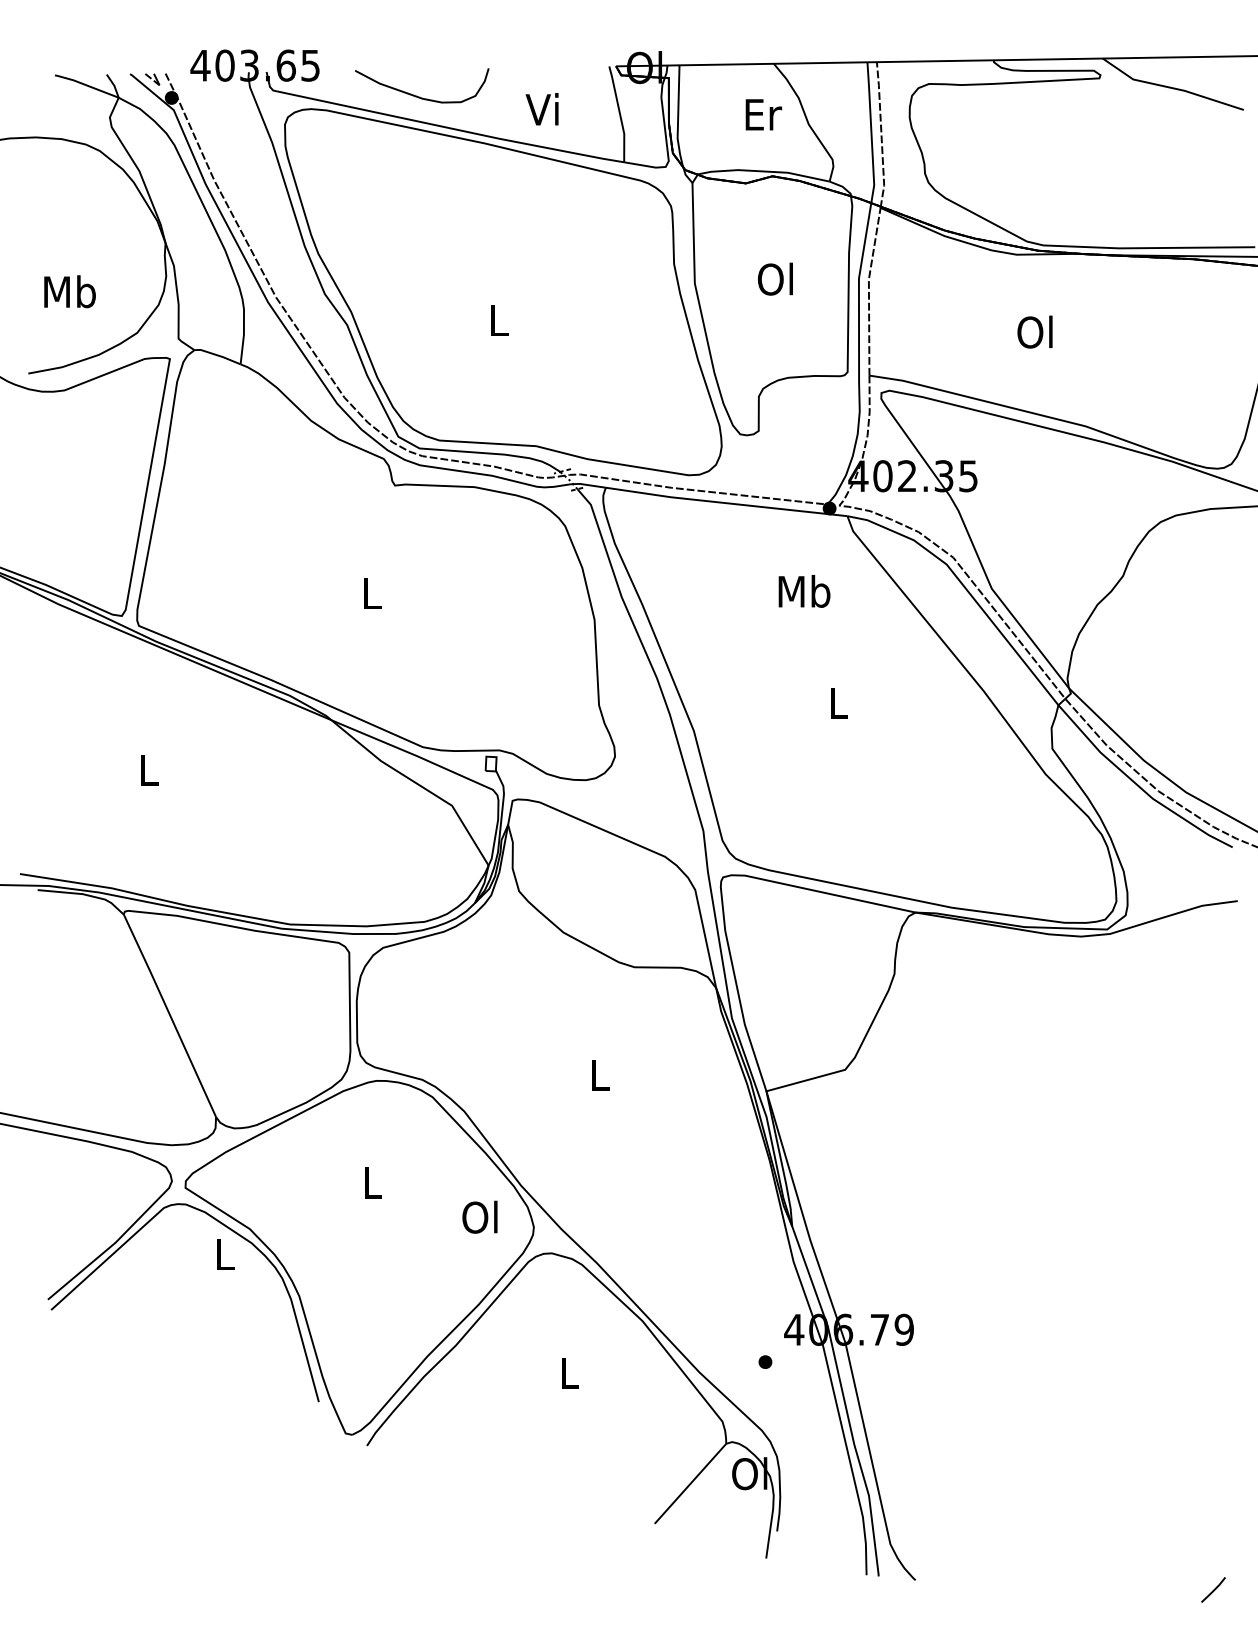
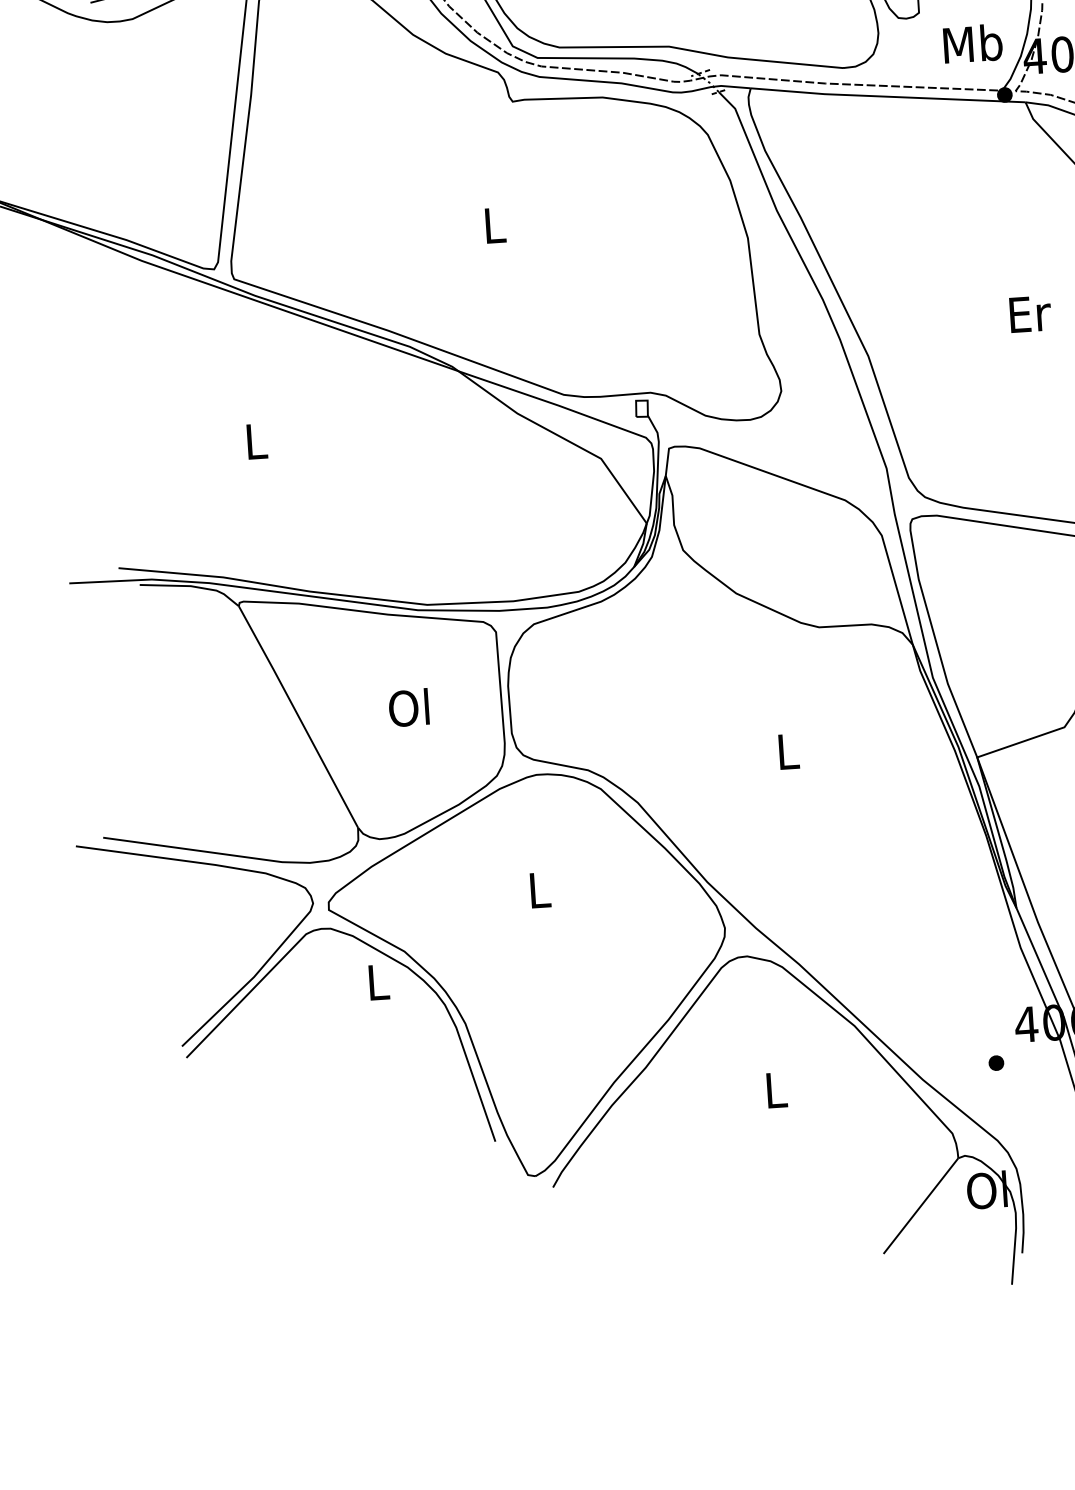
text: (804, 591) -> (972, 43), moved
text: (839, 702) -> (1030, 313), L -> Er
text: (479, 1216) -> (408, 707), moved

